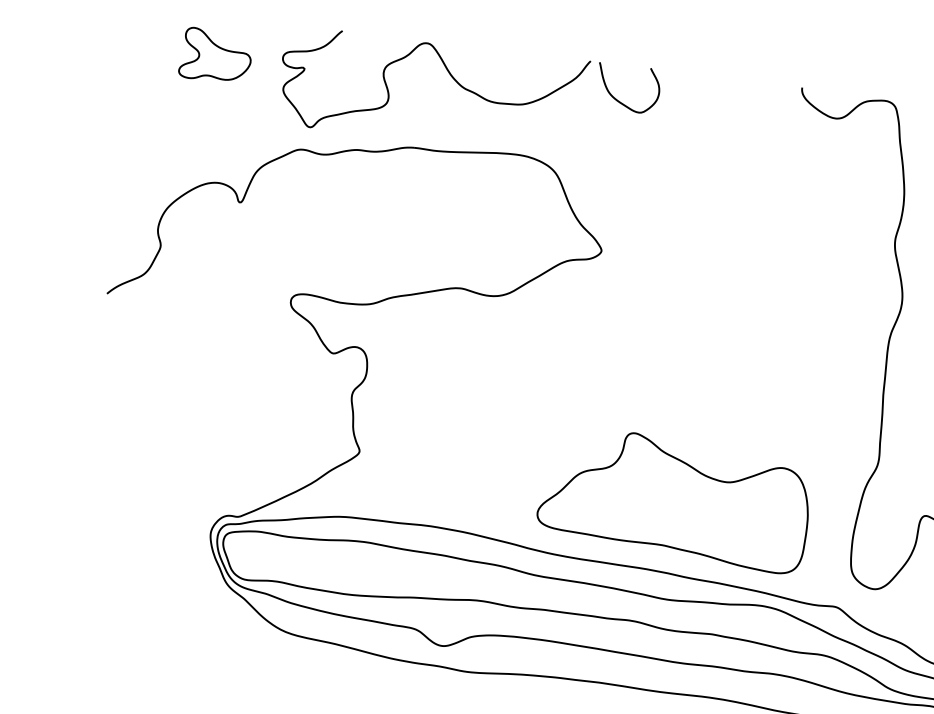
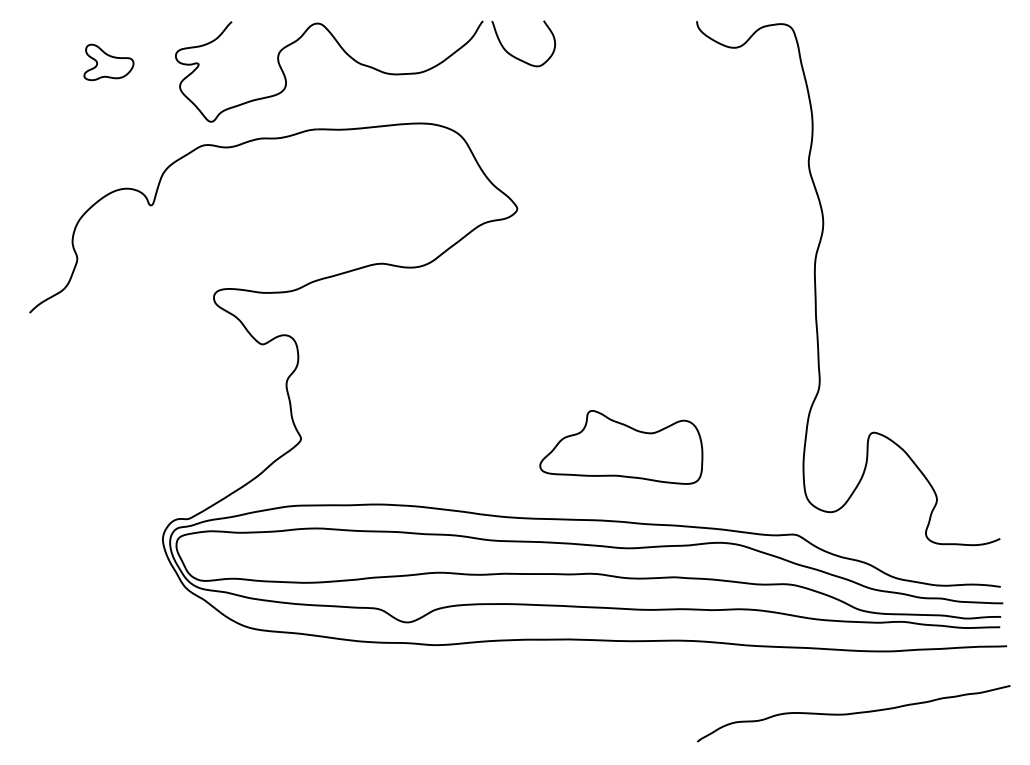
part: (215, 56) -> (108, 62), size x0.7
part: (675, 499) -> (621, 447), size x0.6

